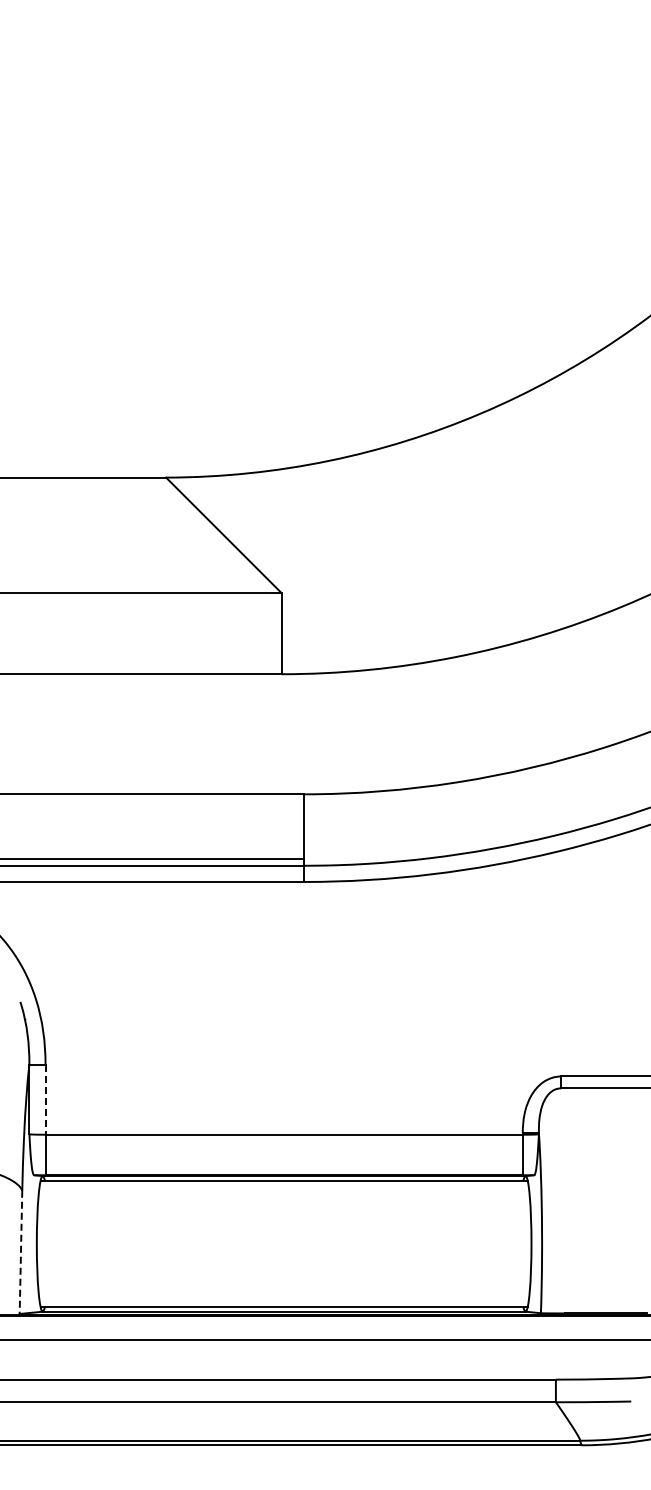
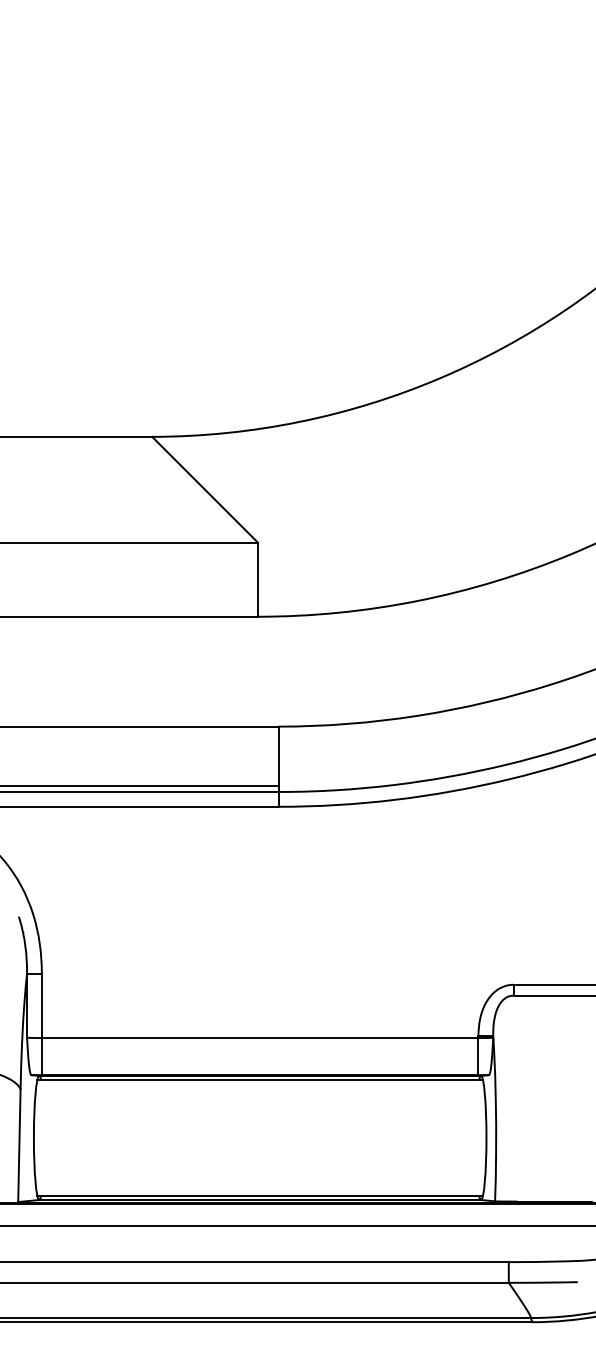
line: (45, 1100) -> (41, 1006), dashed -> solid
line: (20, 1252) -> (18, 1145), dashed -> solid

